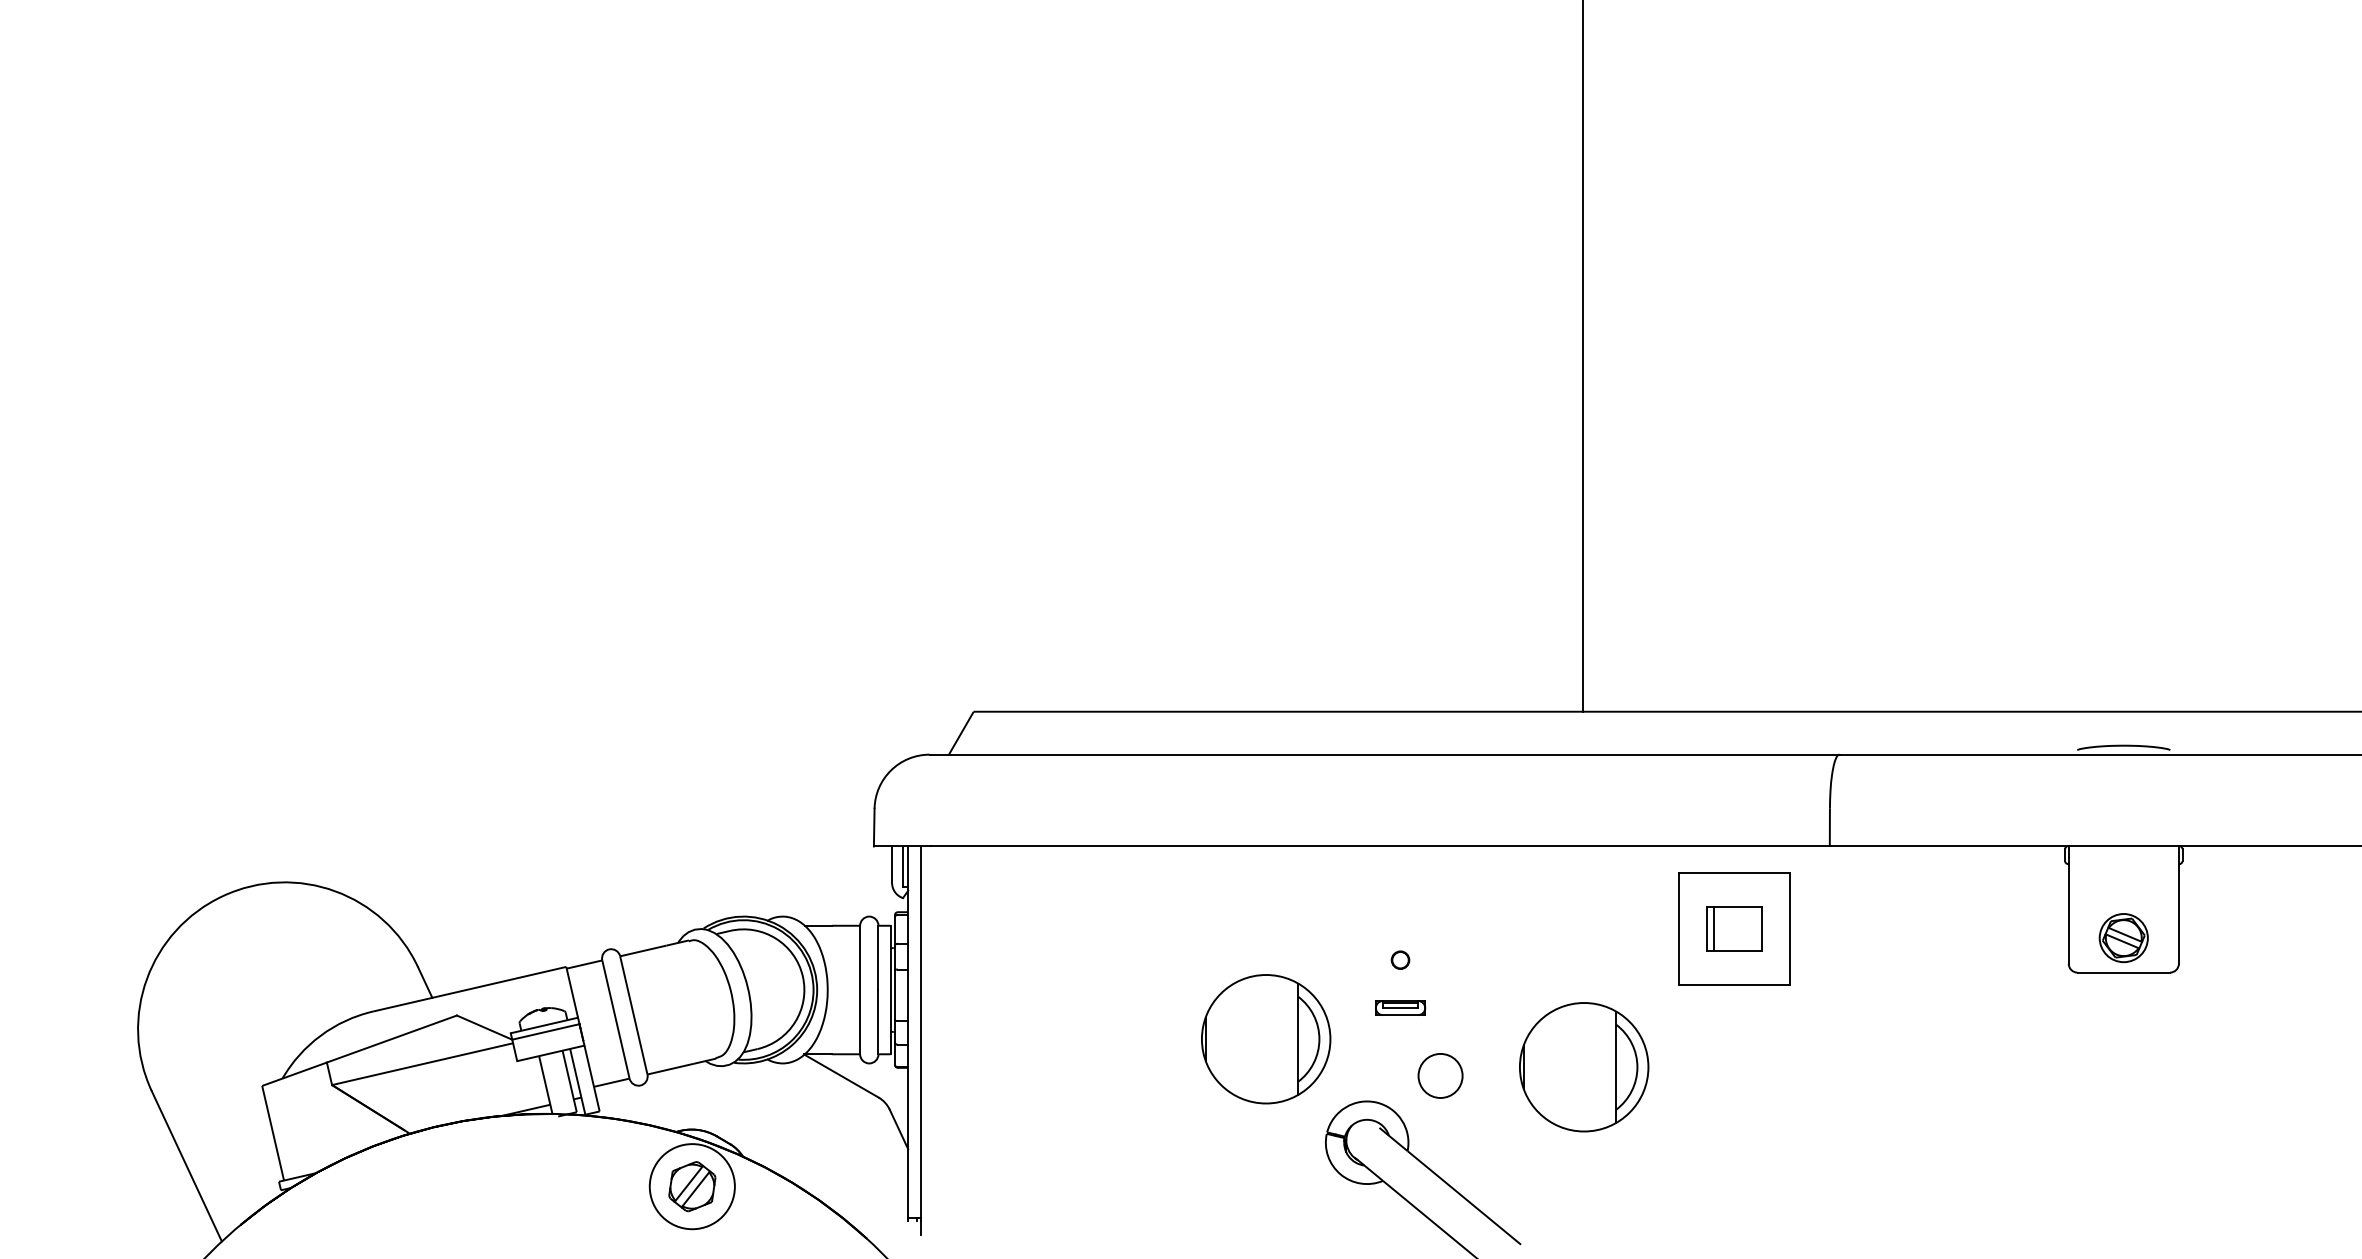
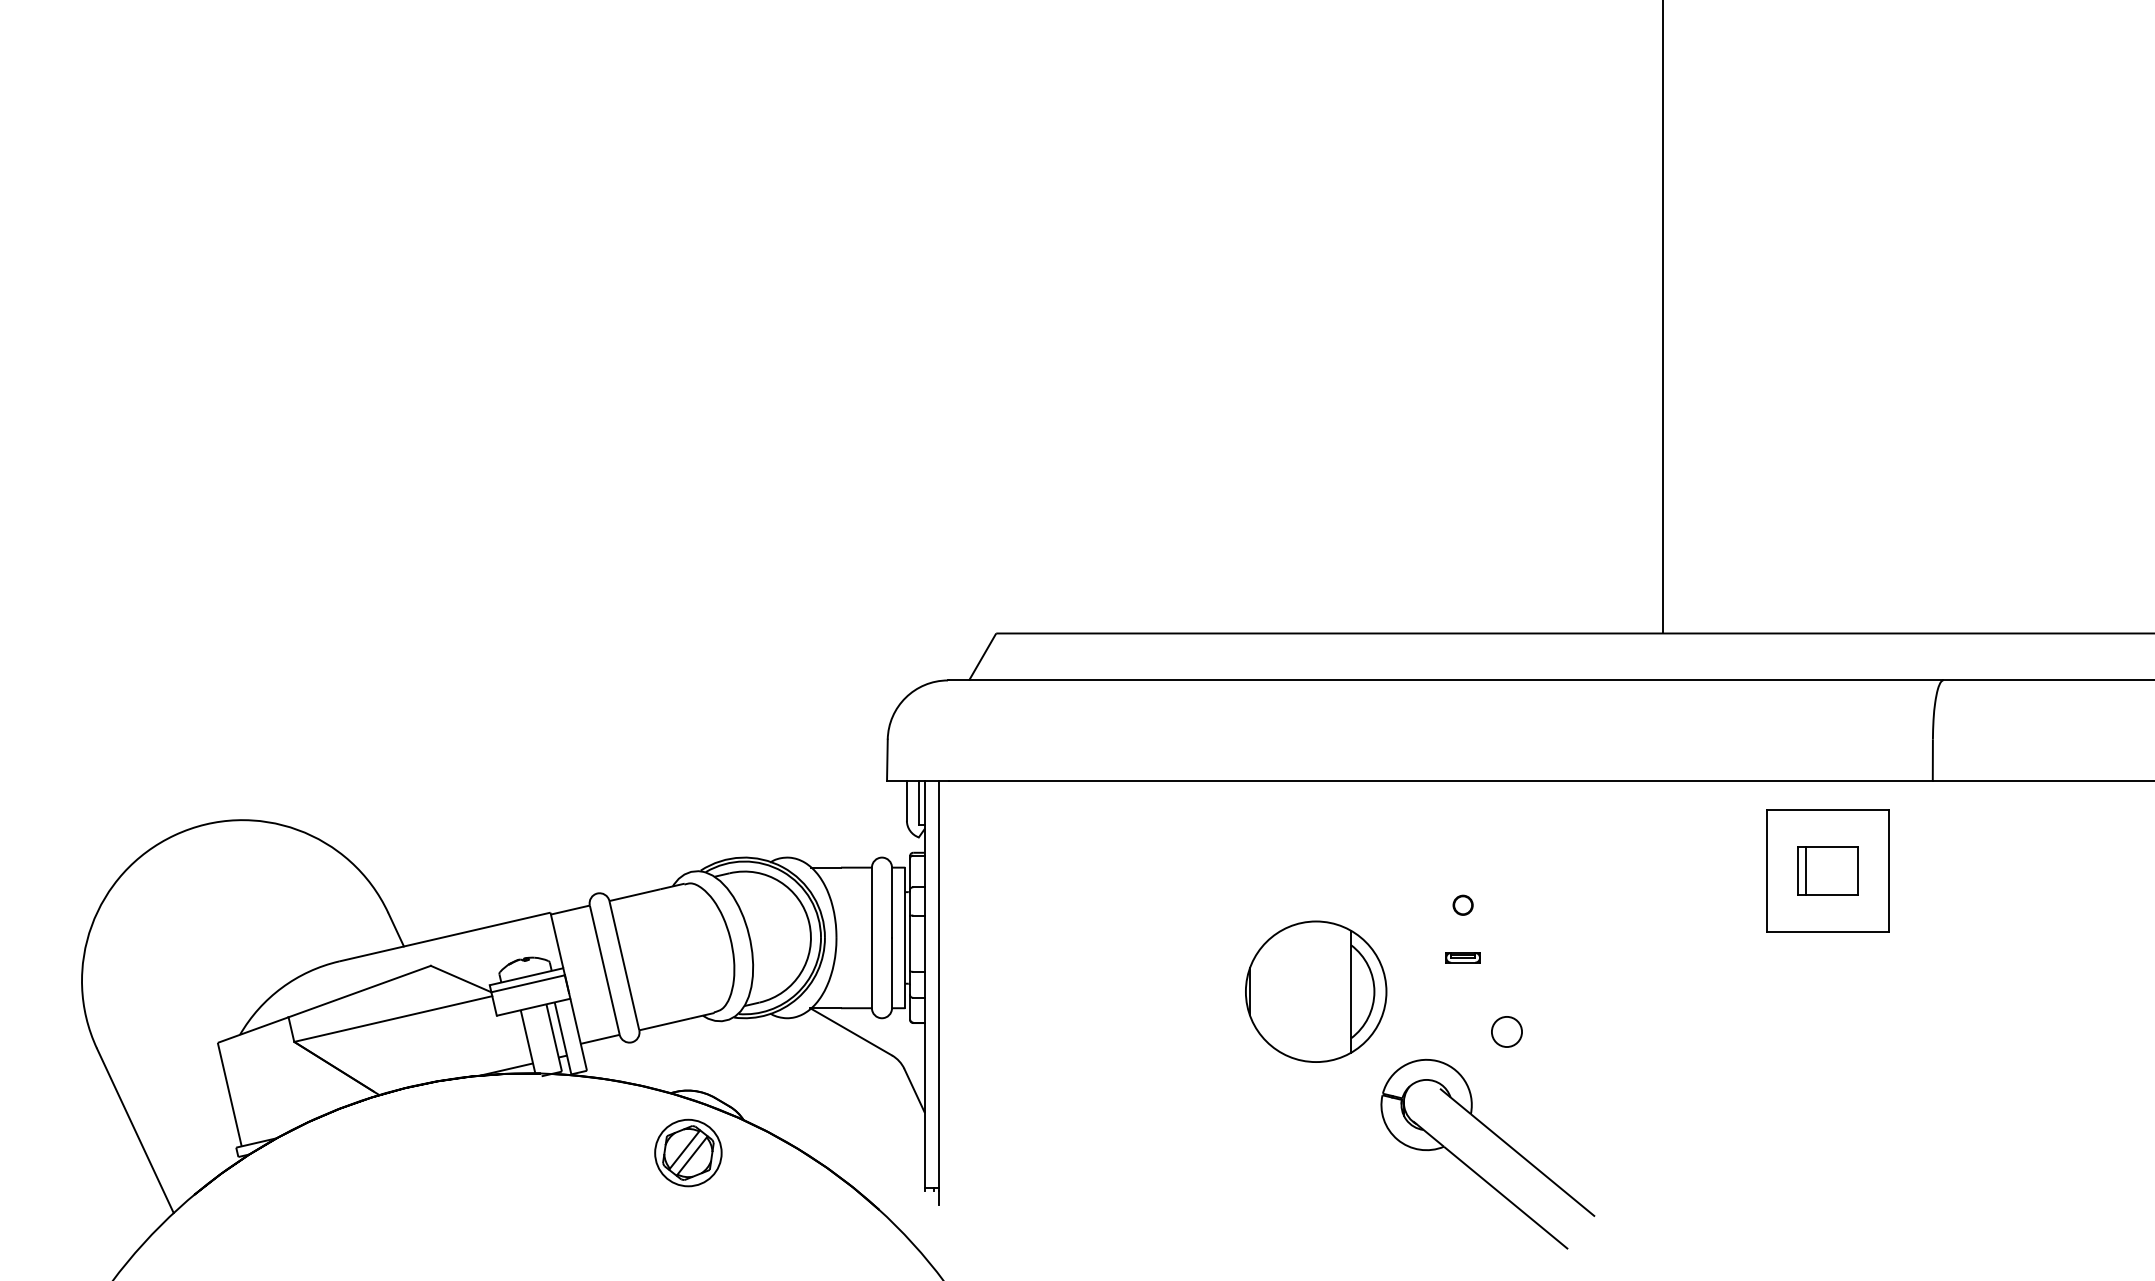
part: (1400, 1008) -> (1463, 958), size x0.62
part: (1584, 1067) -> (1664, 1022), removed
circle: (1440, 1075) -> (1506, 1031), size x0.62
circle: (691, 1186) -> (687, 1152), size x0.71

